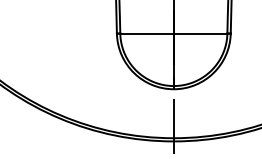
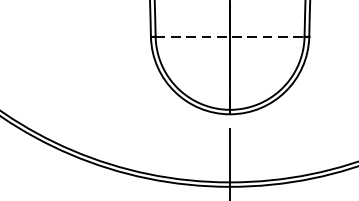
line: (173, 33) -> (229, 36), solid -> dashed

